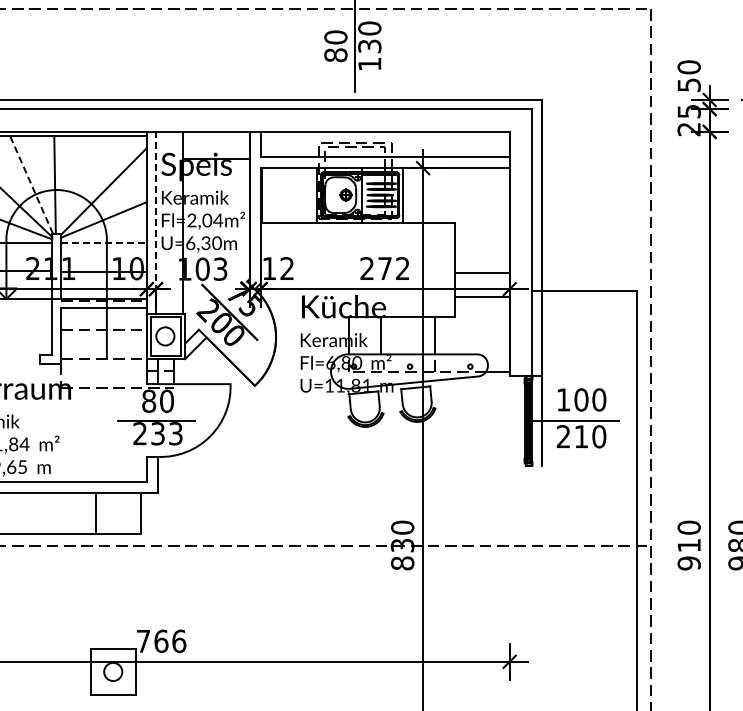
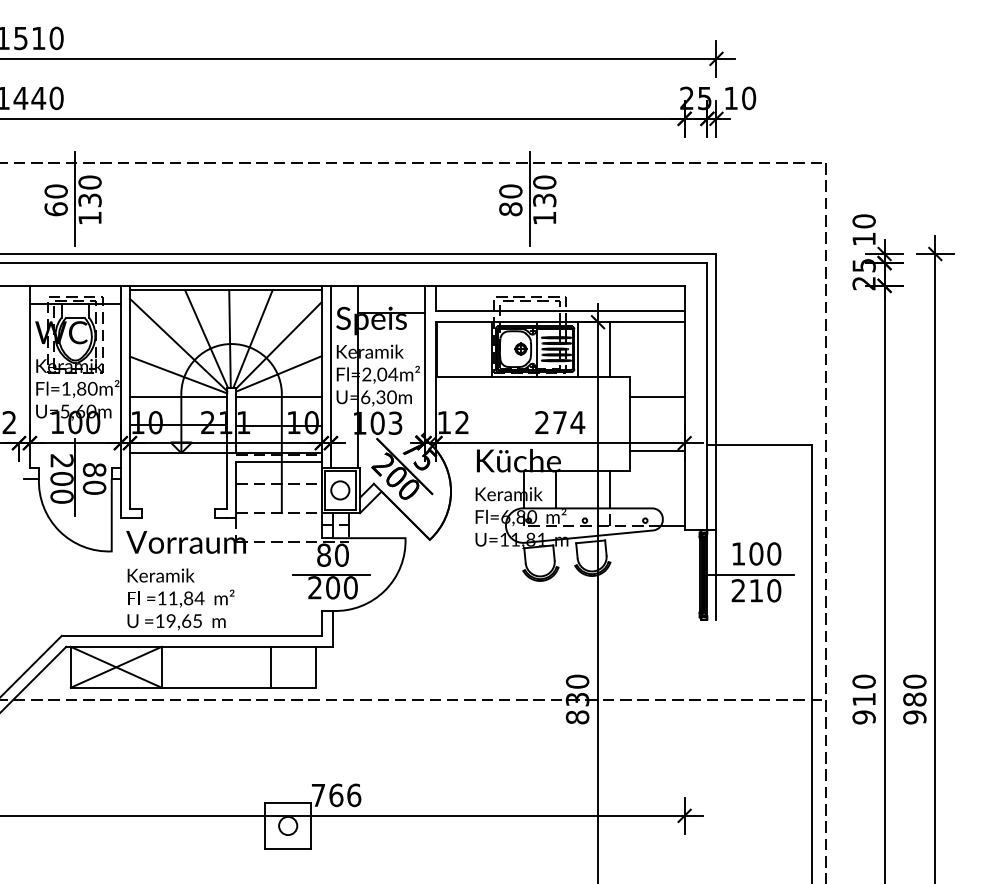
text: (688, 84) -> (863, 238), 50 -> 10
line: (31, 184) -> (206, 338), dashed -> solid
line: (77, 184) -> (252, 338), added
line: (435, 195) -> (610, 349), added
line: (155, 222) -> (330, 376), dashed -> solid
line: (104, 242) -> (279, 396), dashed -> solid
text: (402, 268) -> (577, 422), 272 -> 274
line: (482, 272) -> (657, 396), moved
text: (166, 433) -> (341, 587), 233 -> 200

